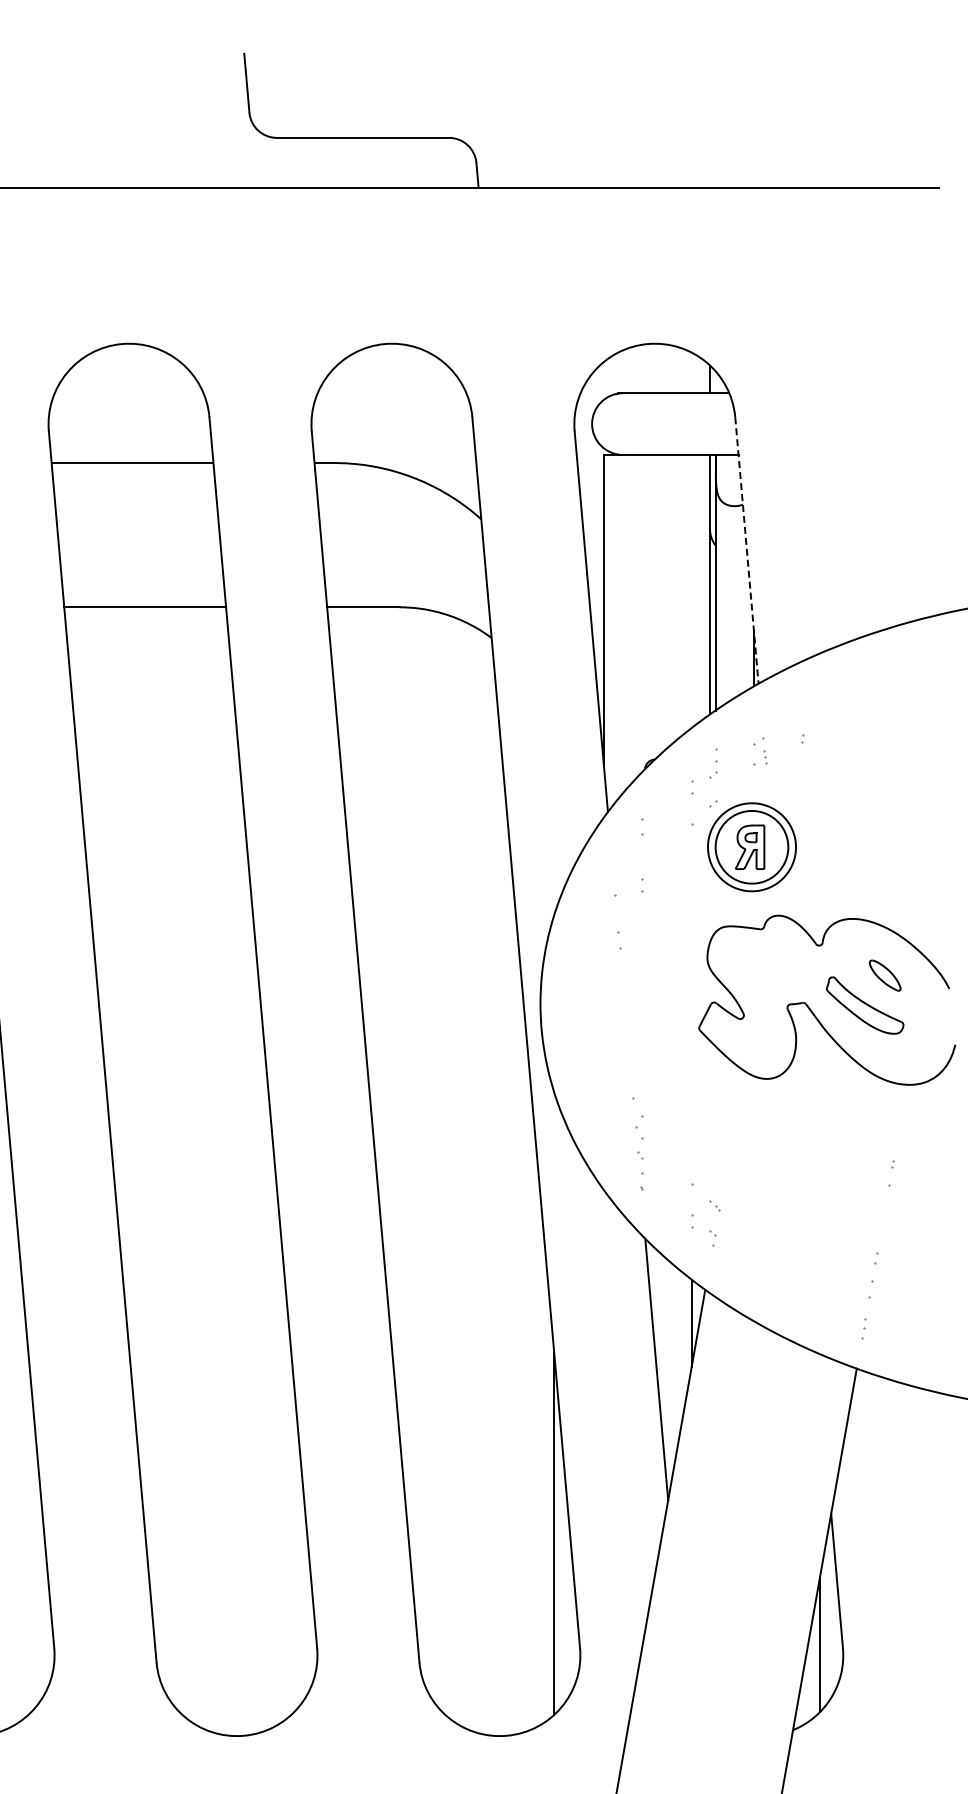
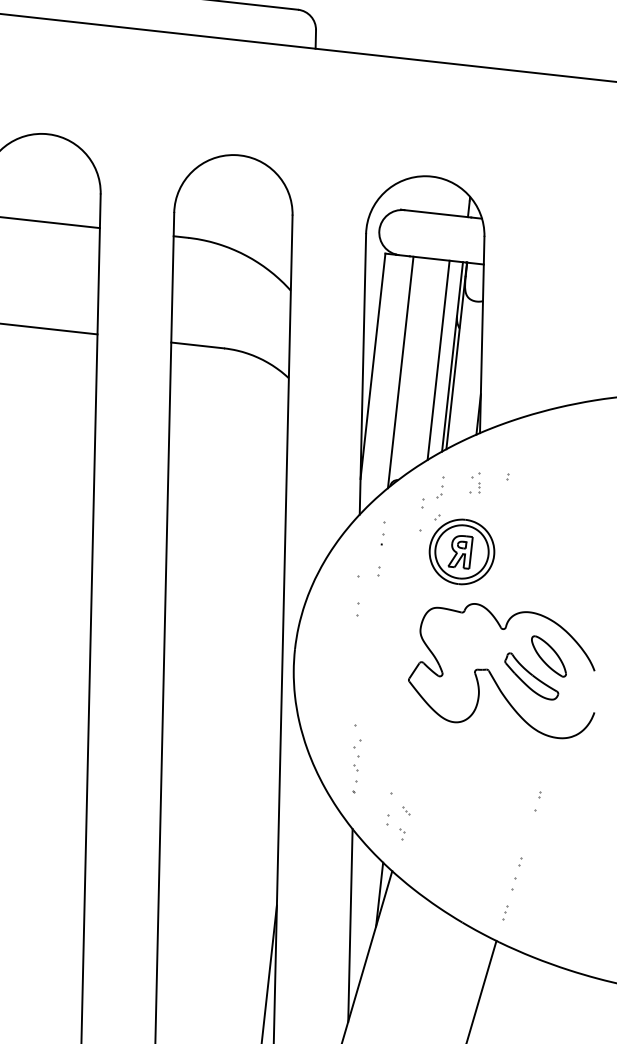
line: (746, 550) -> (481, 334), dashed -> solid
line: (691, 591) -> (438, 360), added
line: (642, 613) -> (400, 372), added
part: (884, 975) -> (548, 656), size x1.67

